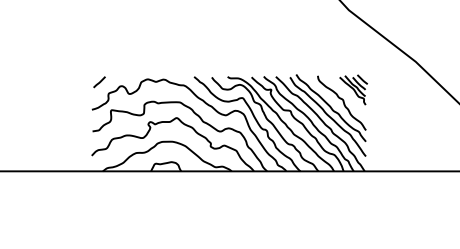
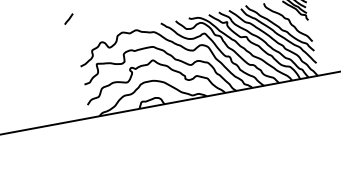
line: (99, 82) -> (68, 19), moved

